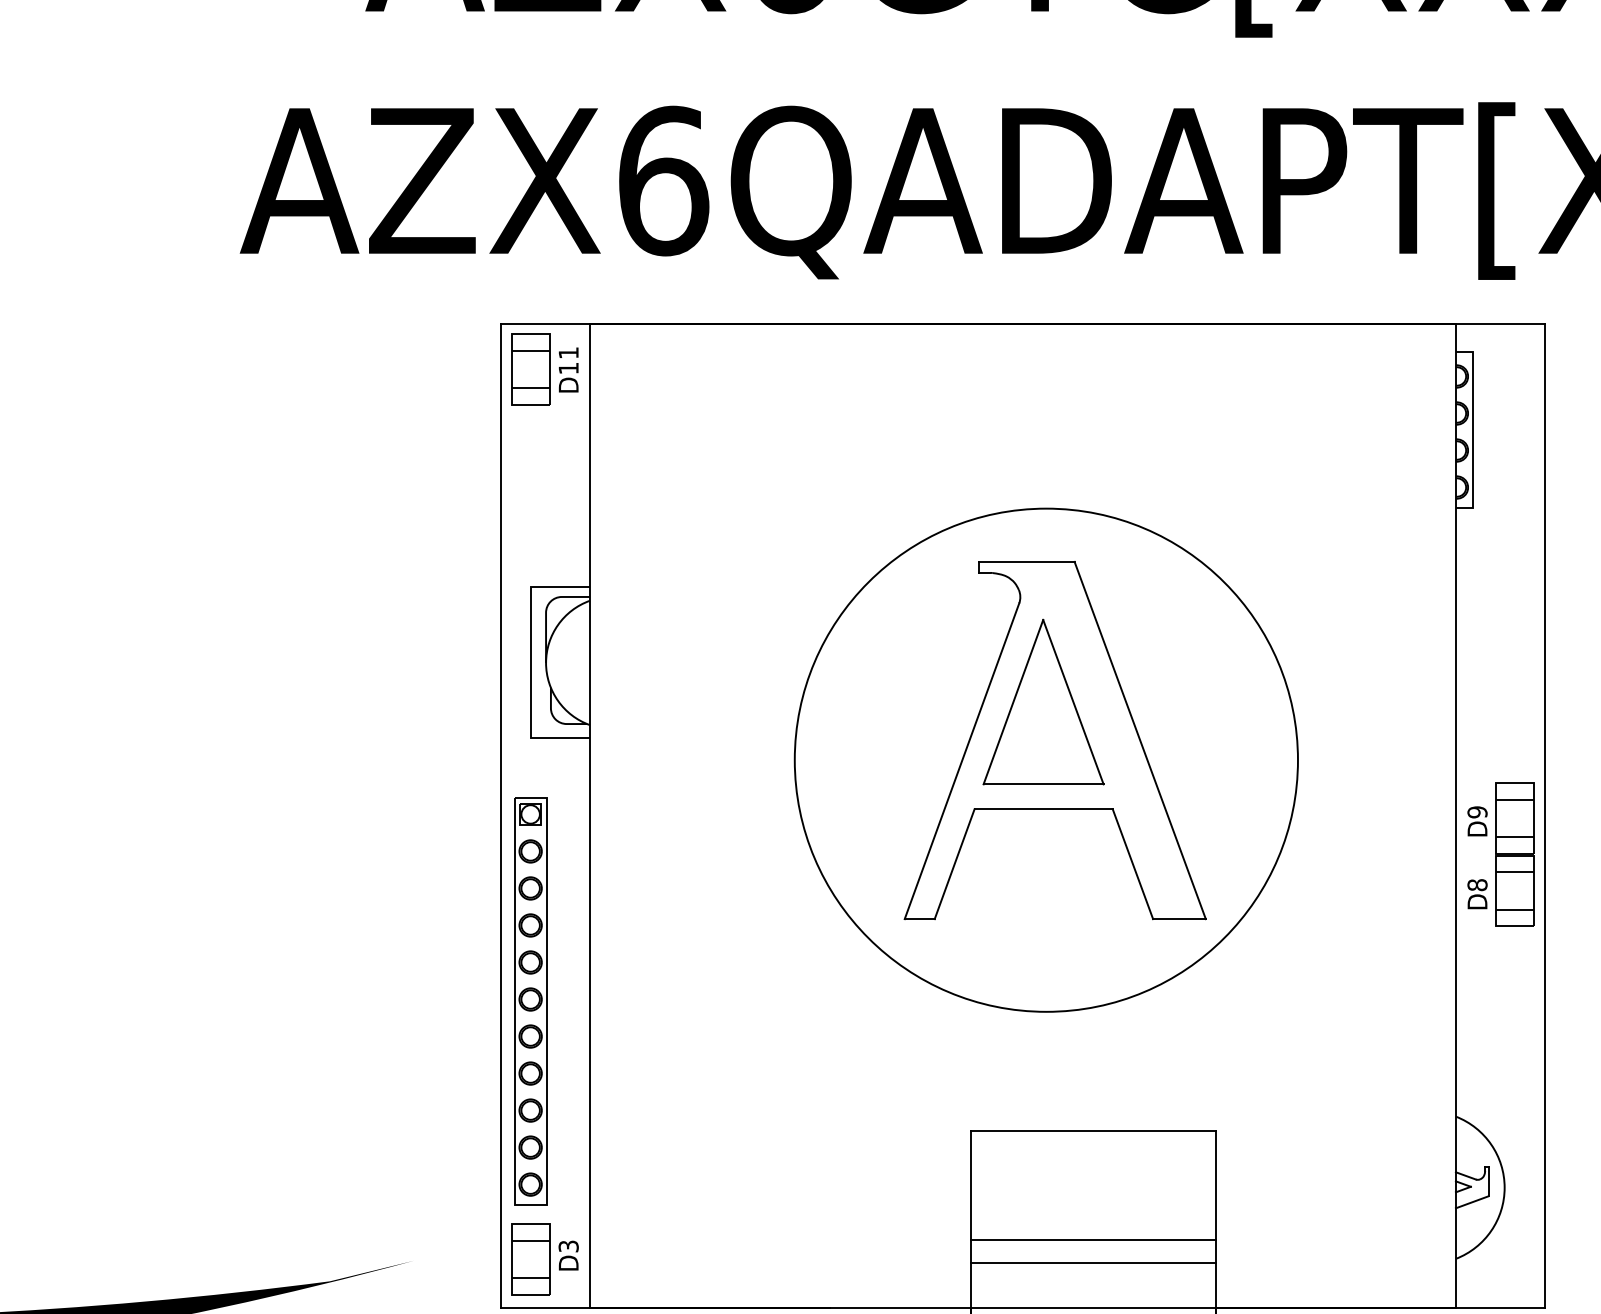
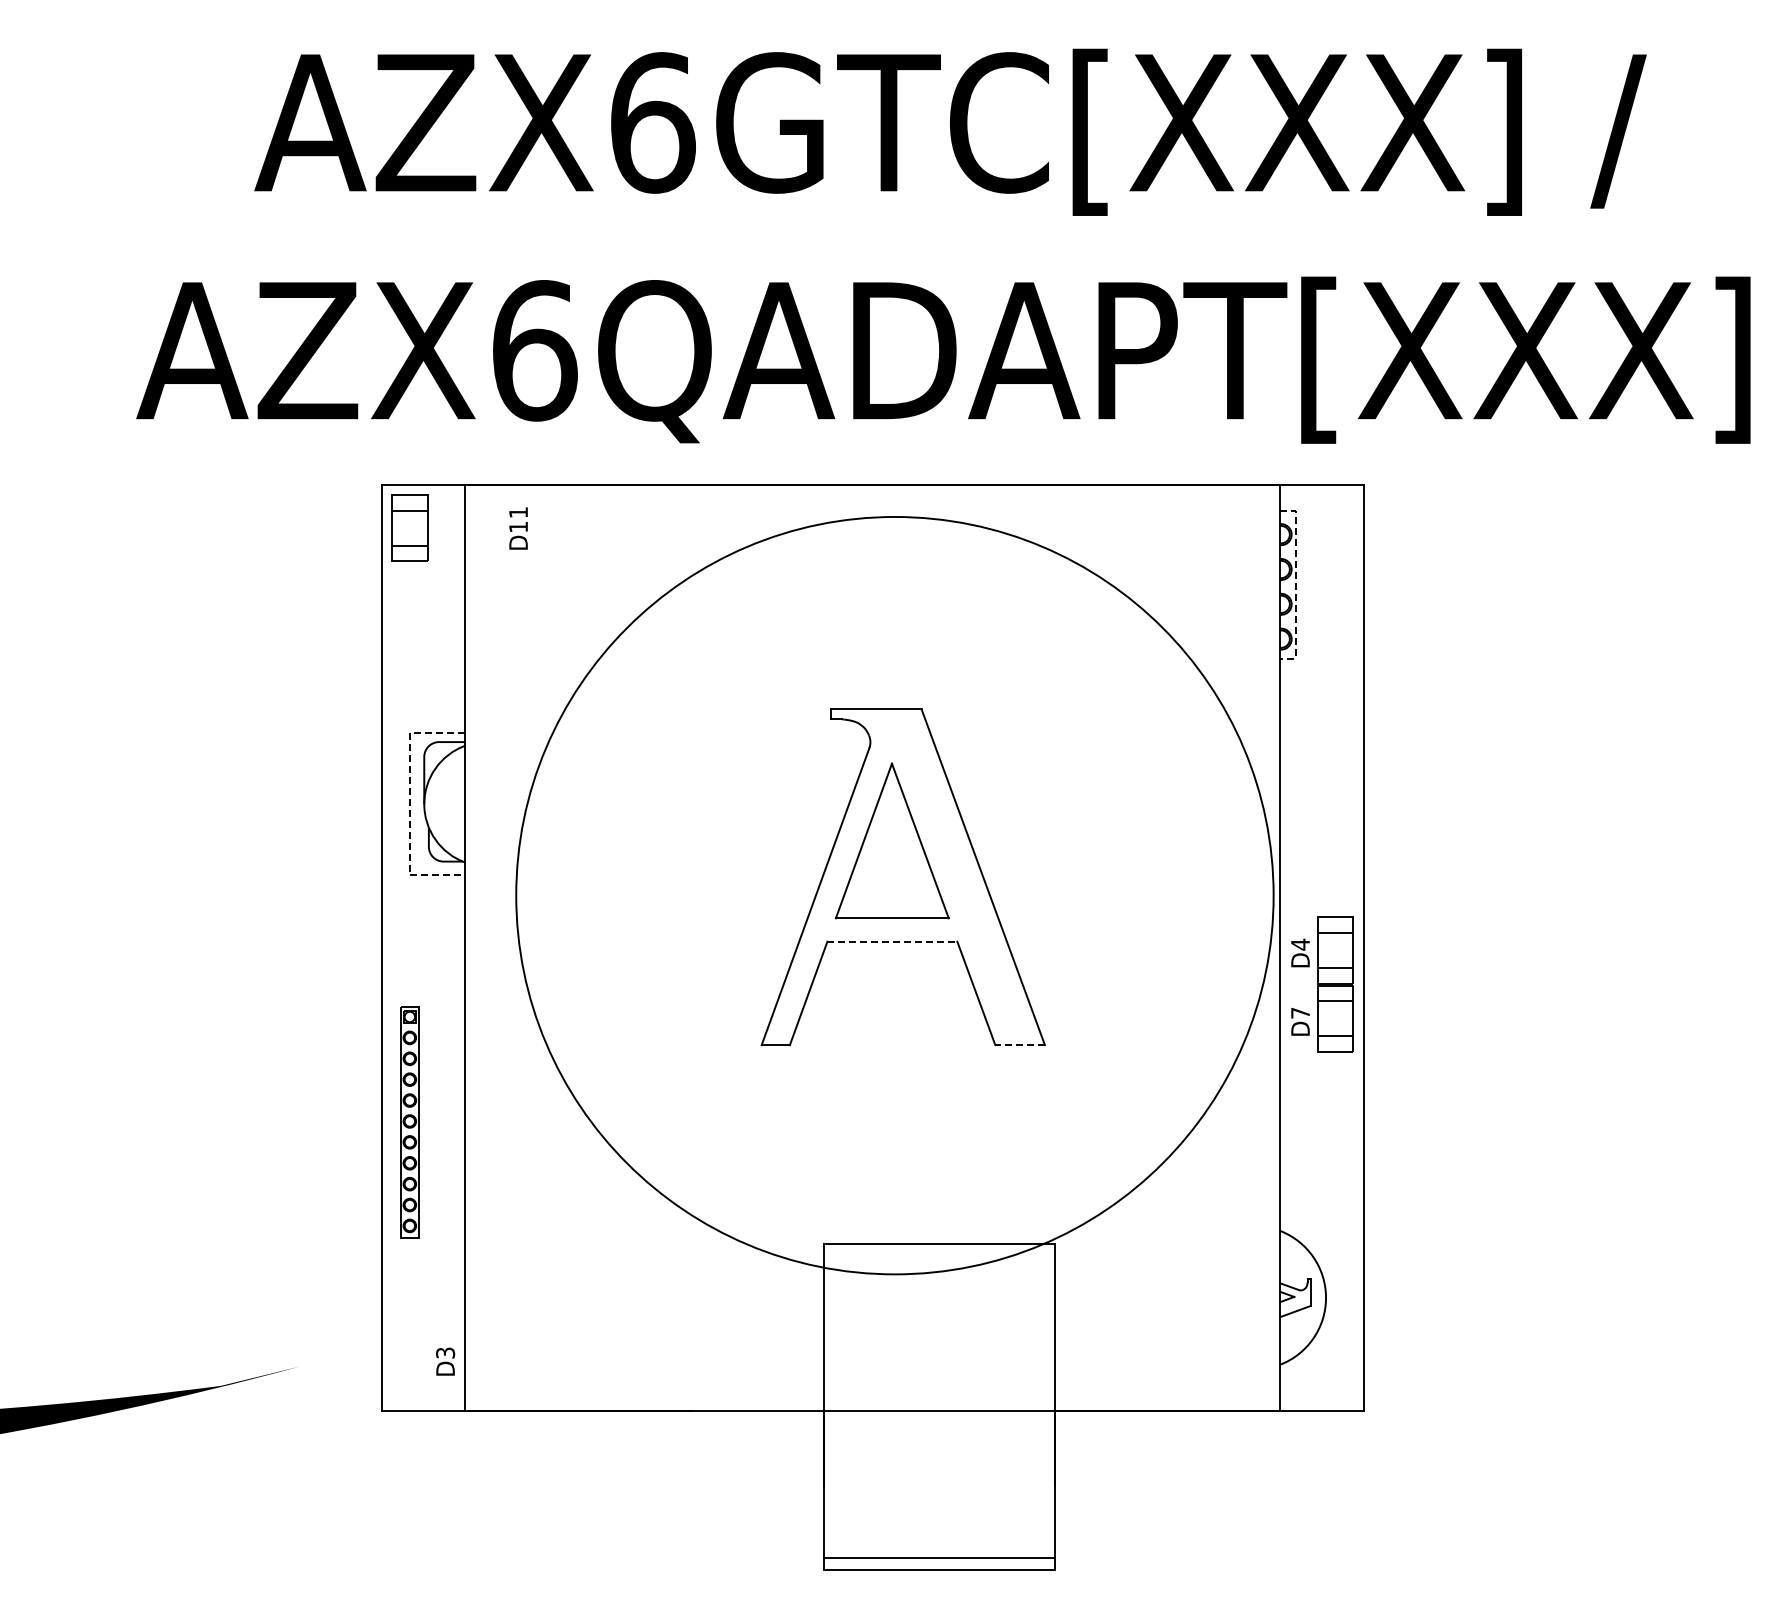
text: (568, 369) -> (518, 528), moved
line: (1473, 429) -> (1296, 584), solid -> dashed
line: (530, 663) -> (409, 804), solid -> dashed
circle: (1045, 760) -> (894, 895), size x1.6
line: (1043, 808) -> (892, 941), solid -> dashed
text: (1477, 812) -> (1300, 944), D9 -> D4
text: (1477, 884) -> (1300, 1012), D8 -> D7
line: (1179, 919) -> (1020, 1045), solid -> dashed
part: (530, 1001) -> (409, 1122), size x0.6
line: (1092, 1240) -> (938, 1347), removed
part: (530, 1258) -> (409, 1364), removed
line: (1092, 1262) -> (938, 1368), removed

